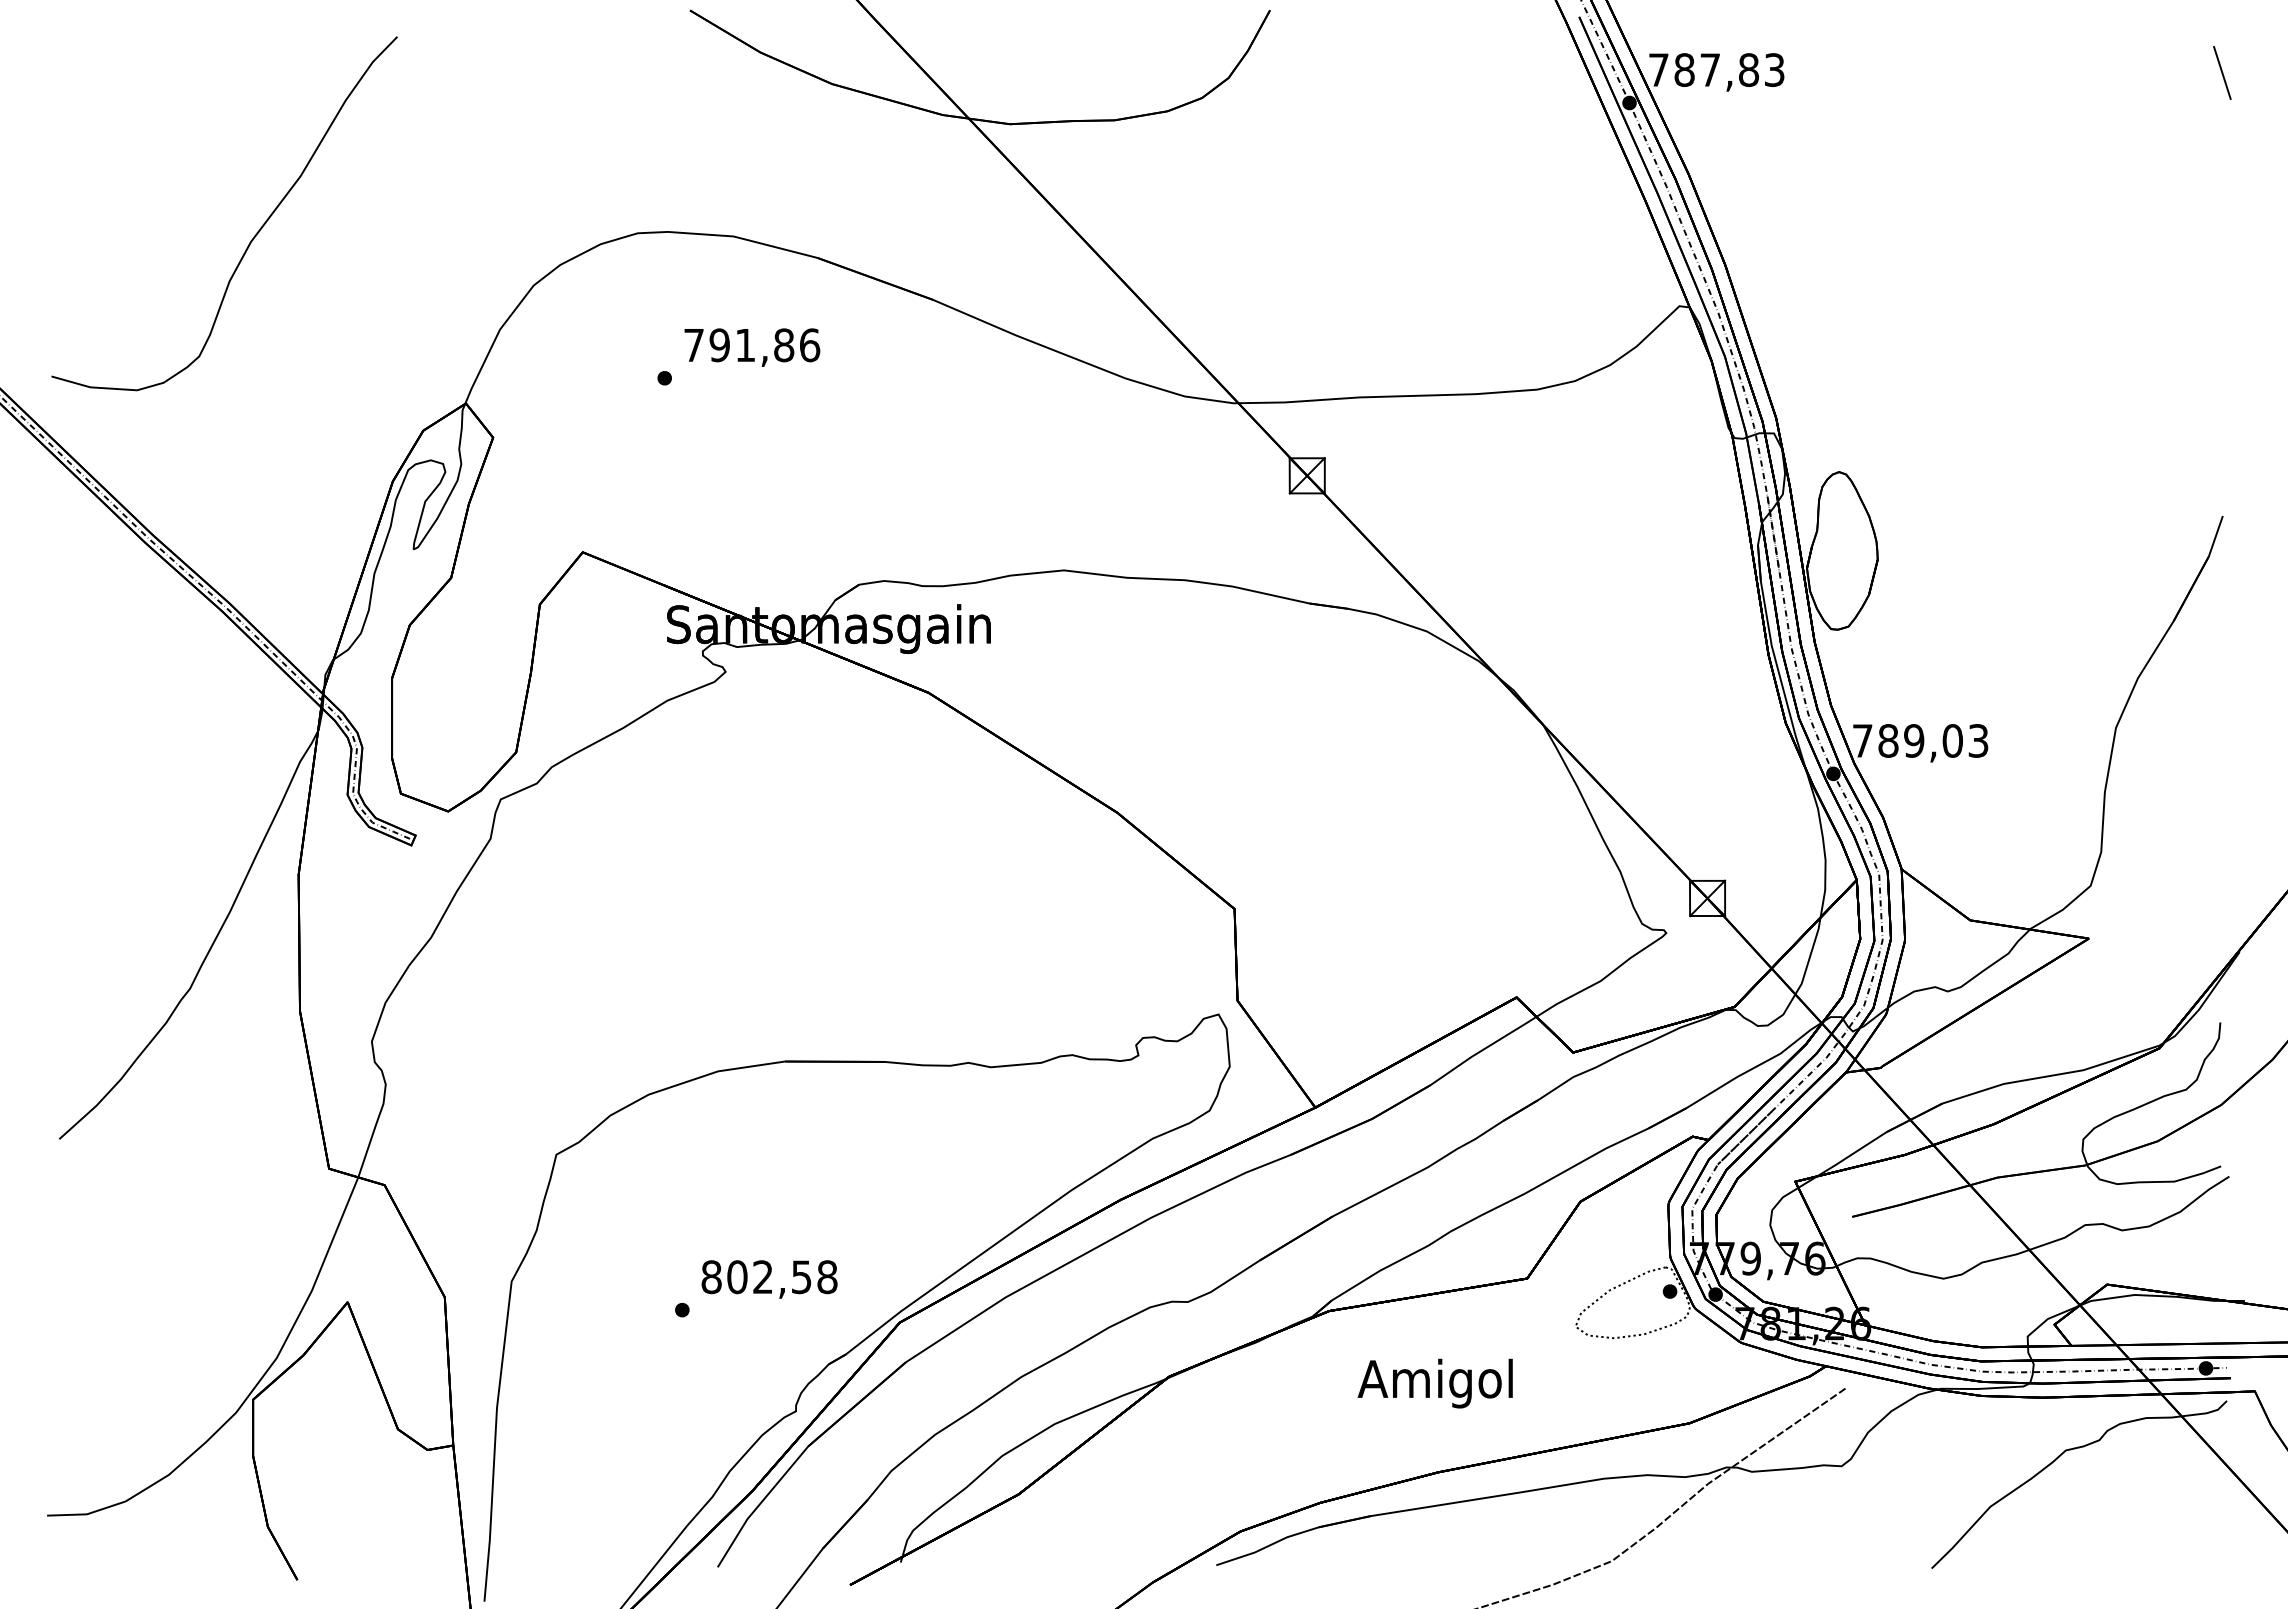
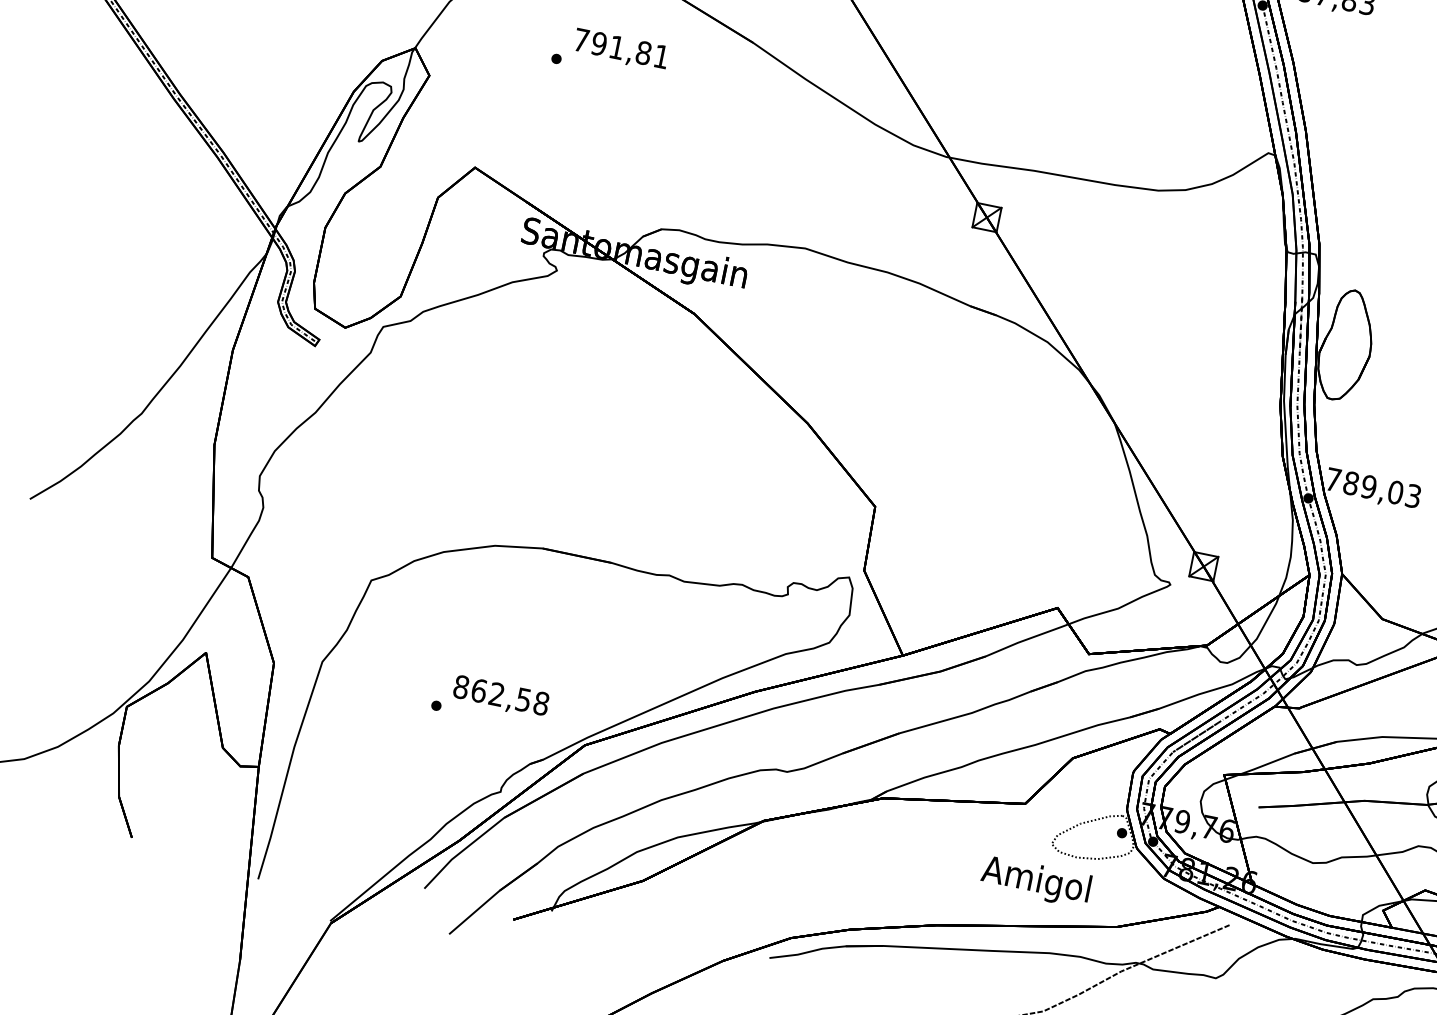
text: (810, 345) -> (661, 56), 791,86 -> 791,81
text: (737, 1276) -> (479, 690), 802,58 -> 862,58
text: (1434, 1383) -> (1035, 881), moved

